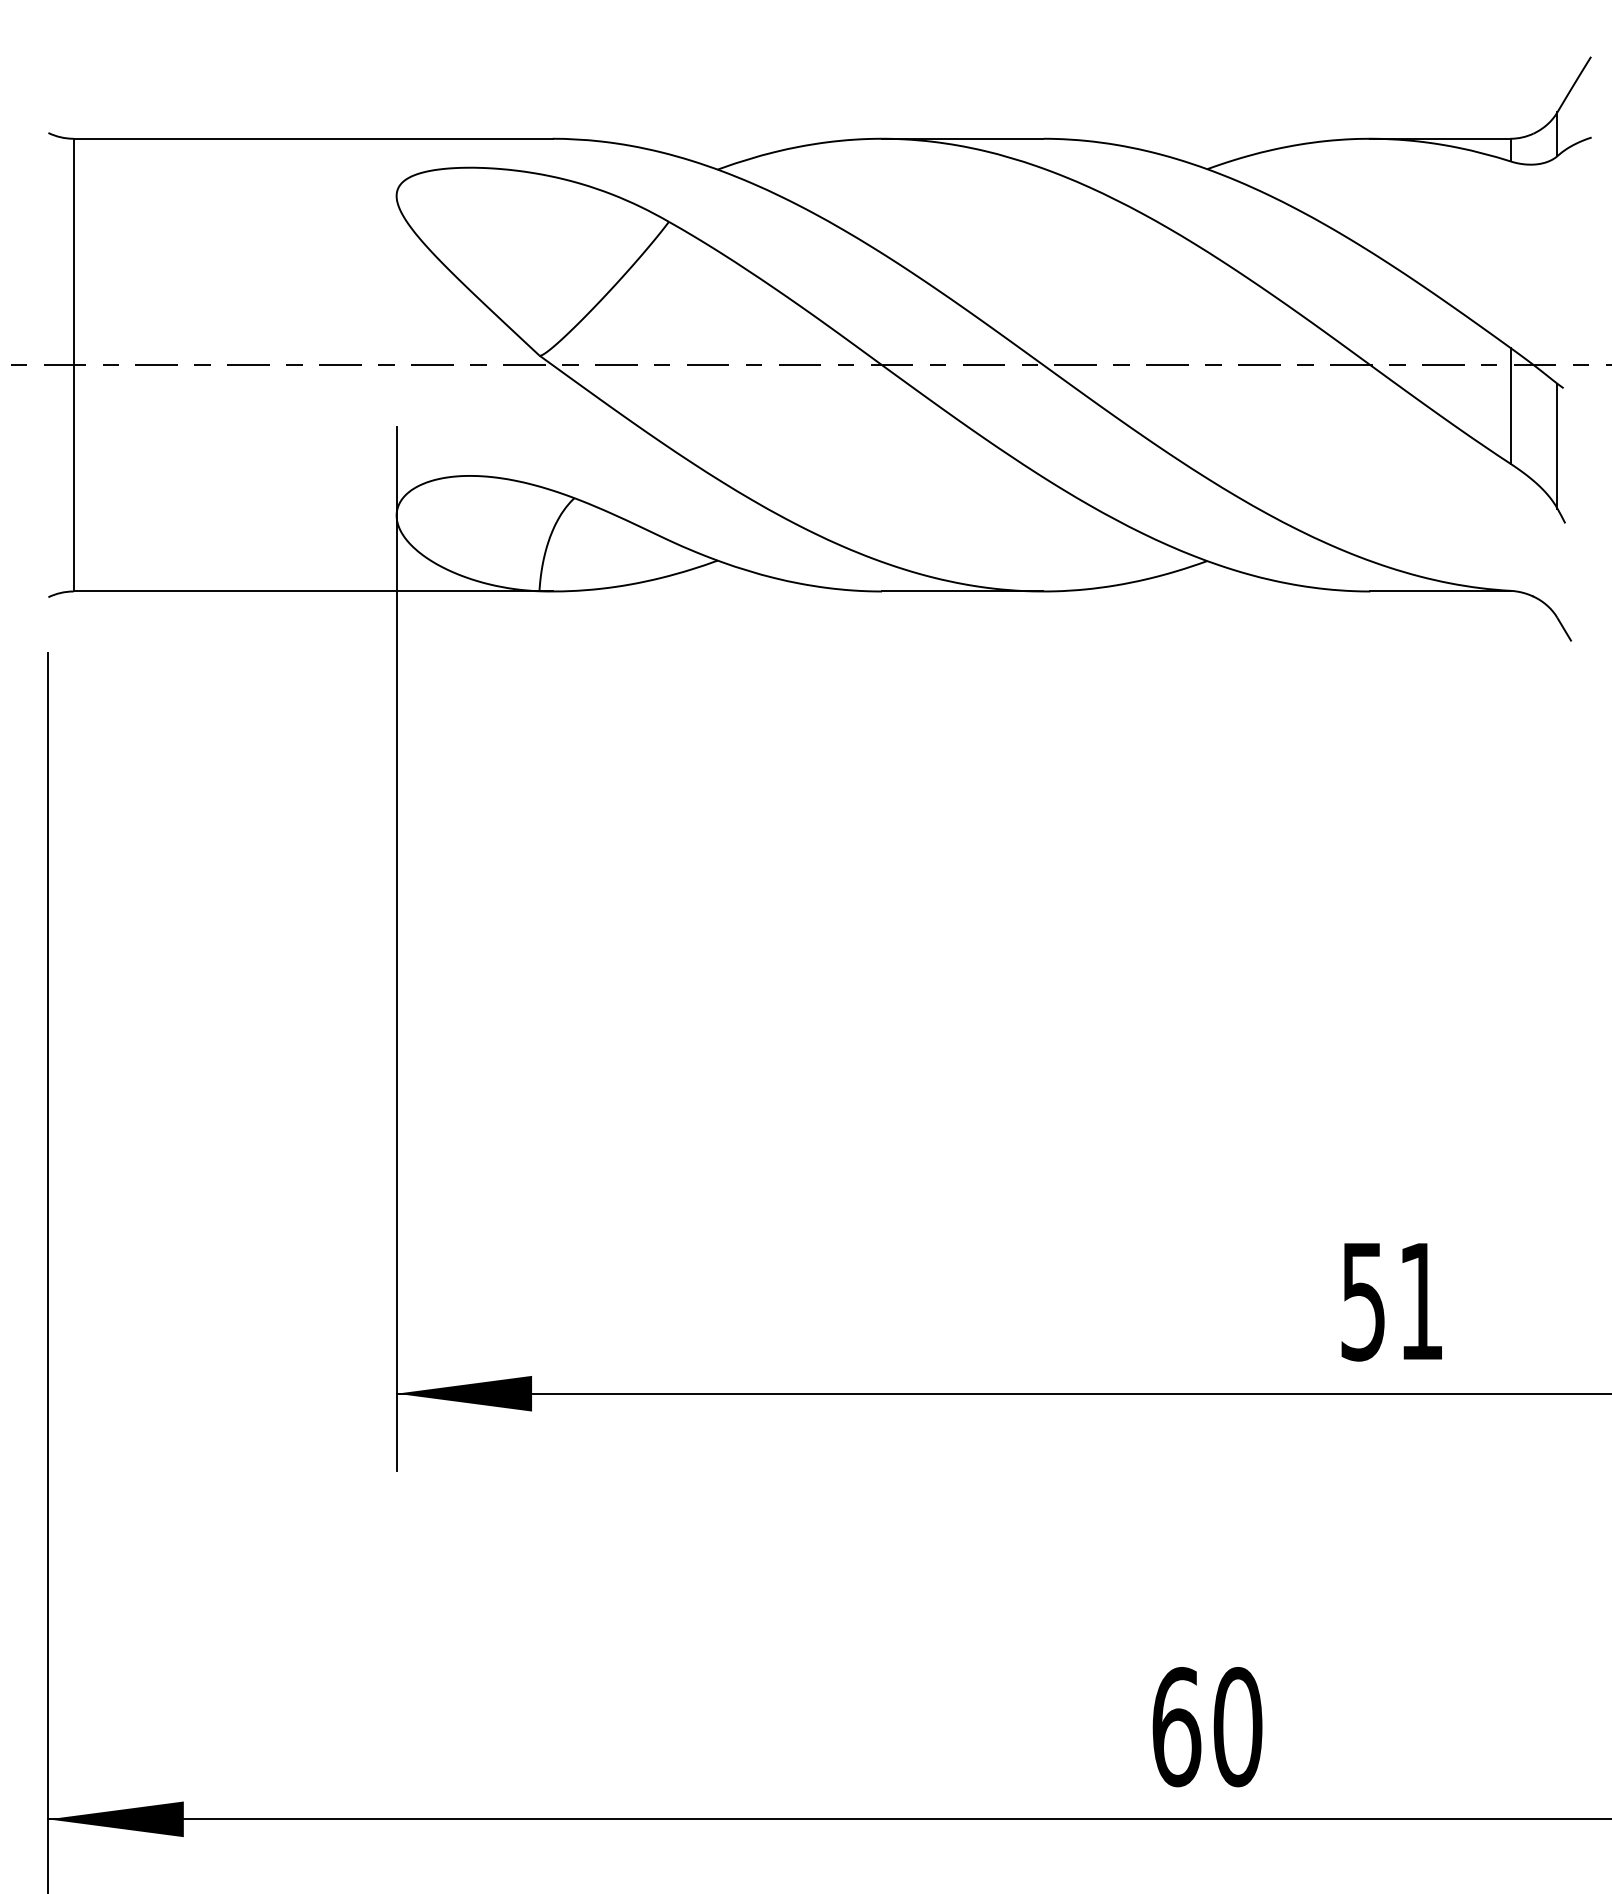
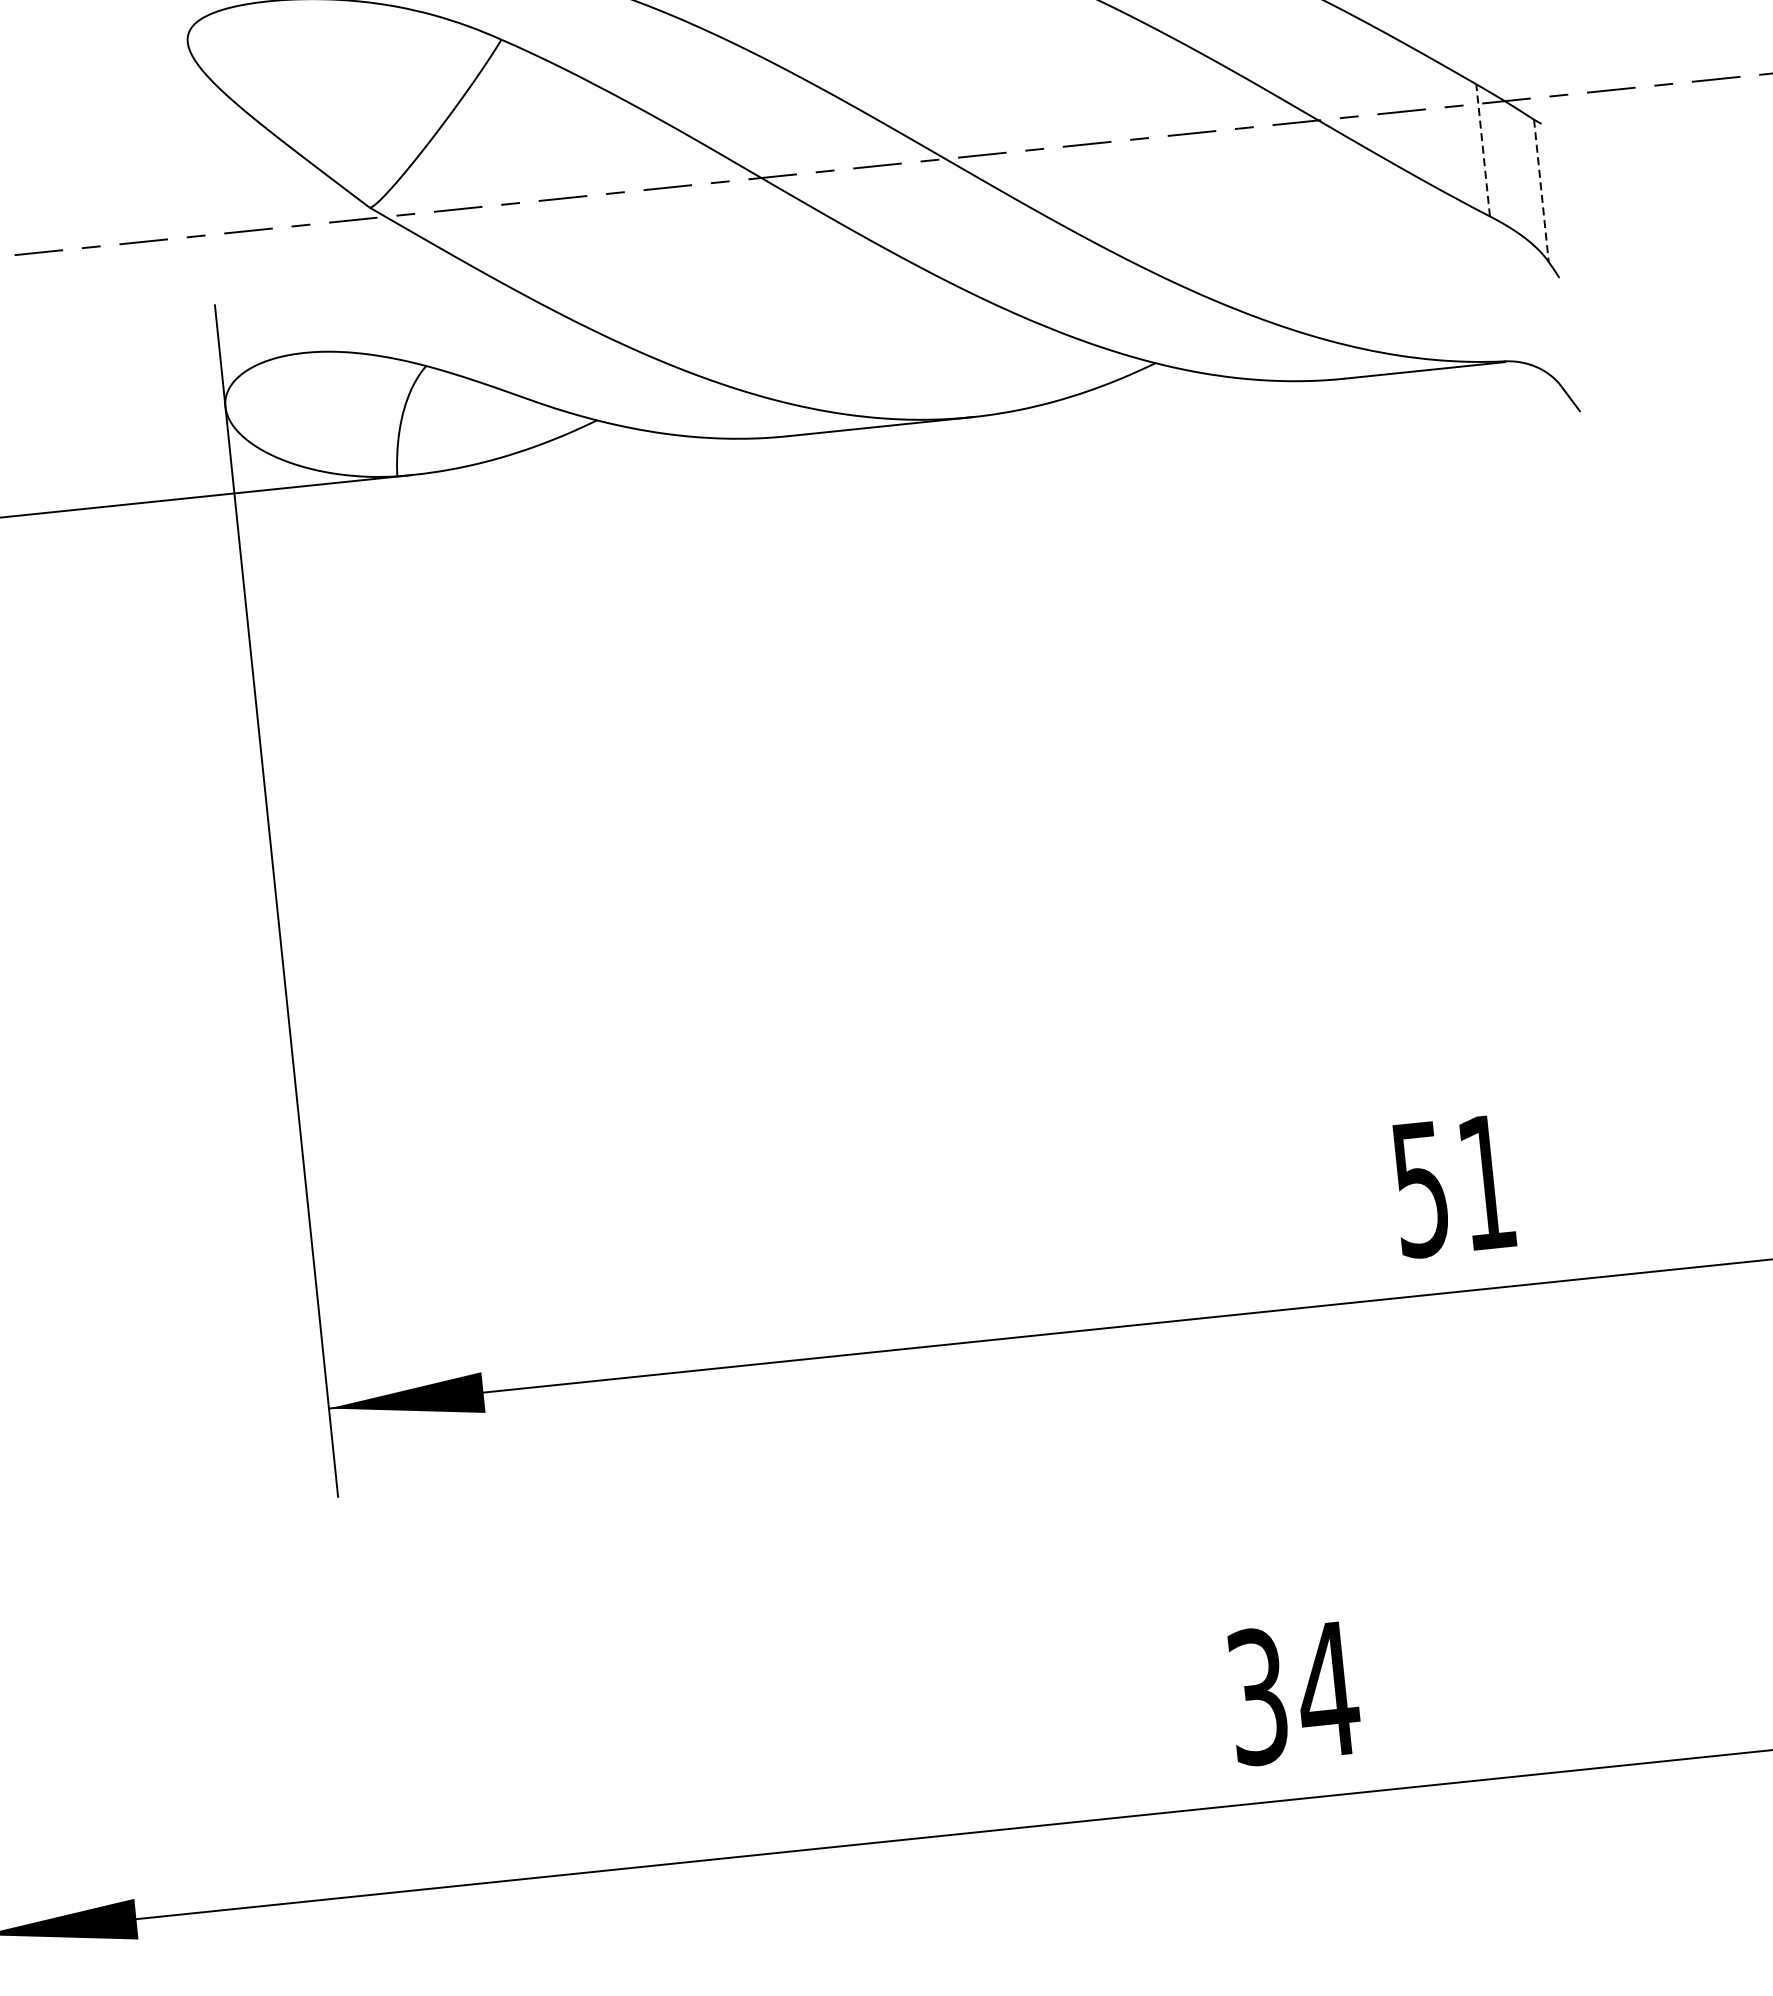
line: (1510, 405) -> (1483, 149), solid -> dashed
line: (1557, 446) -> (1541, 191), solid -> dashed
text: (1207, 1727) -> (1293, 1693), 60 -> 34

